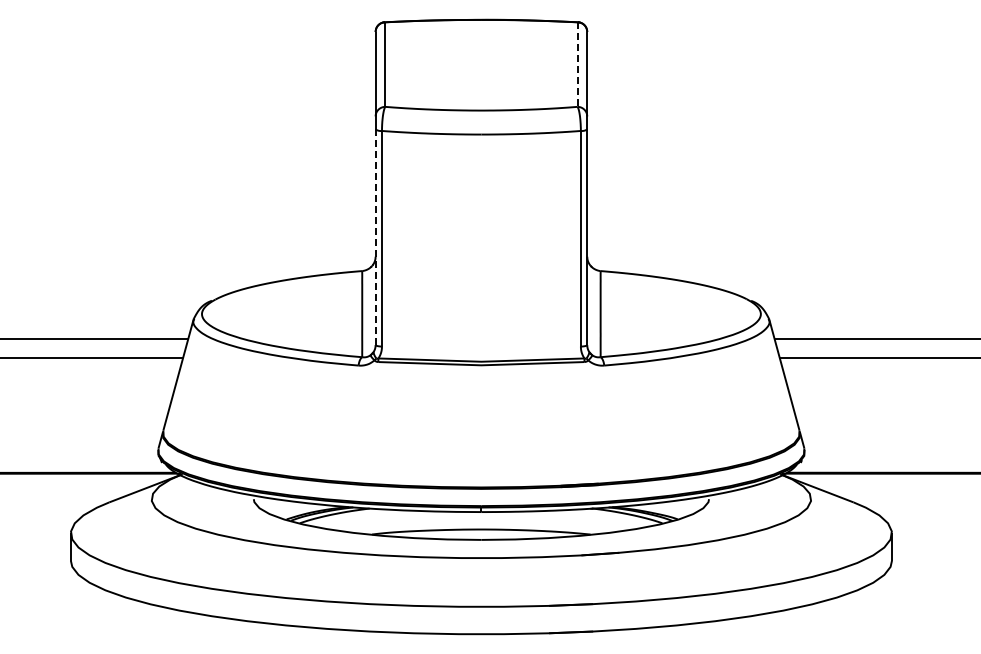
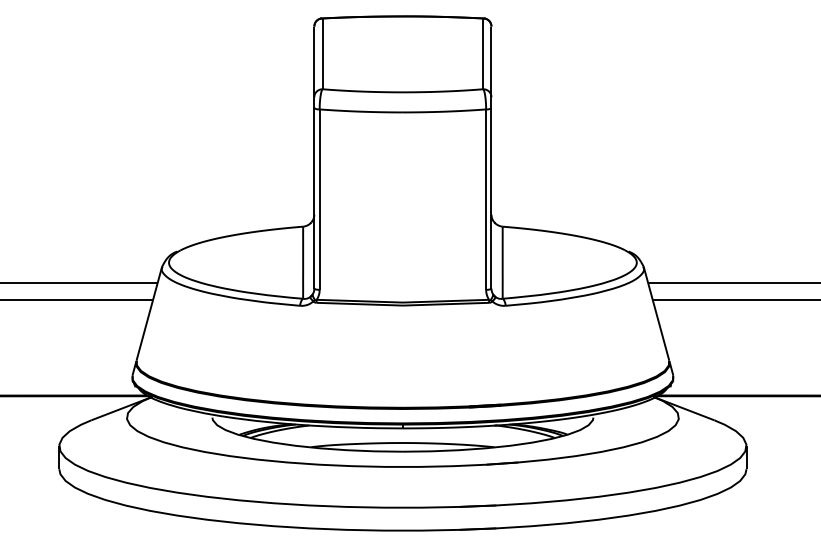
line: (577, 65) -> (483, 54), dashed -> solid
line: (375, 237) -> (314, 198), dashed -> solid

